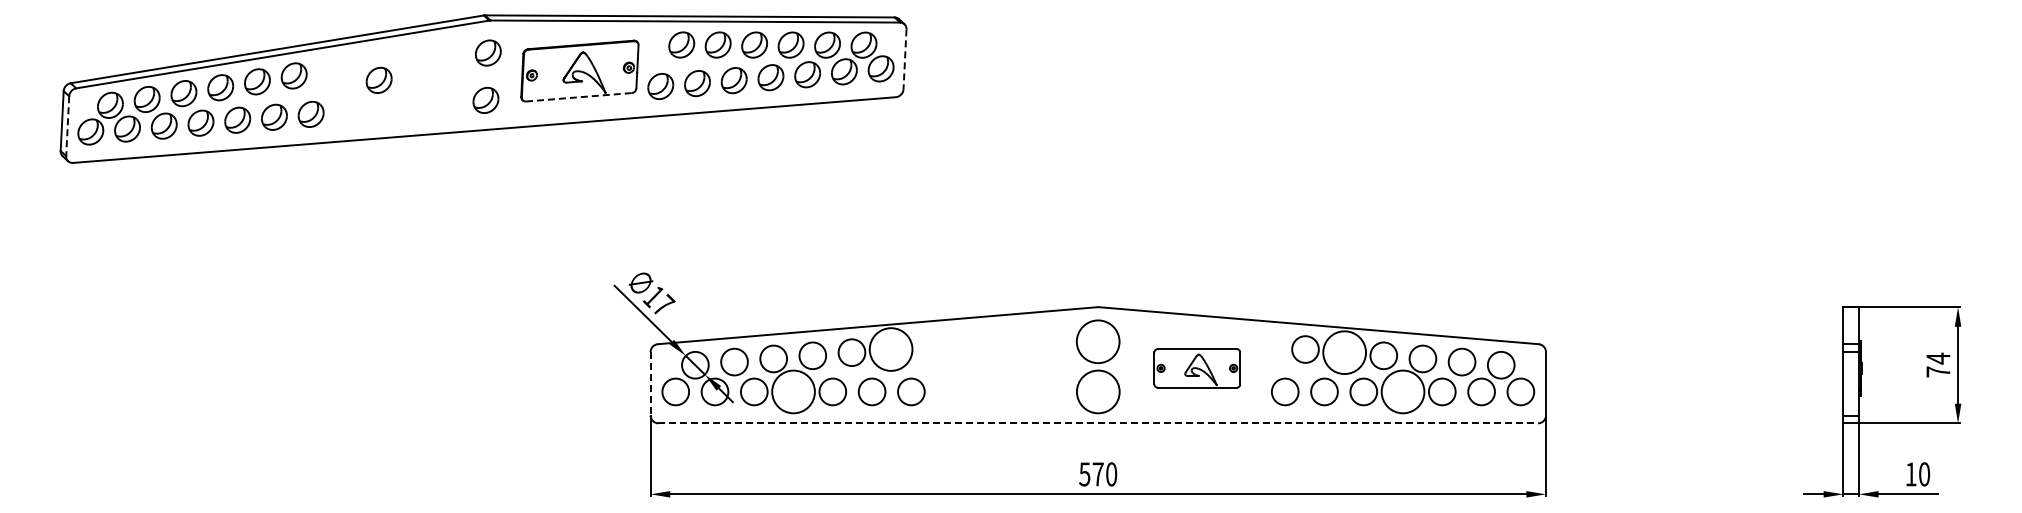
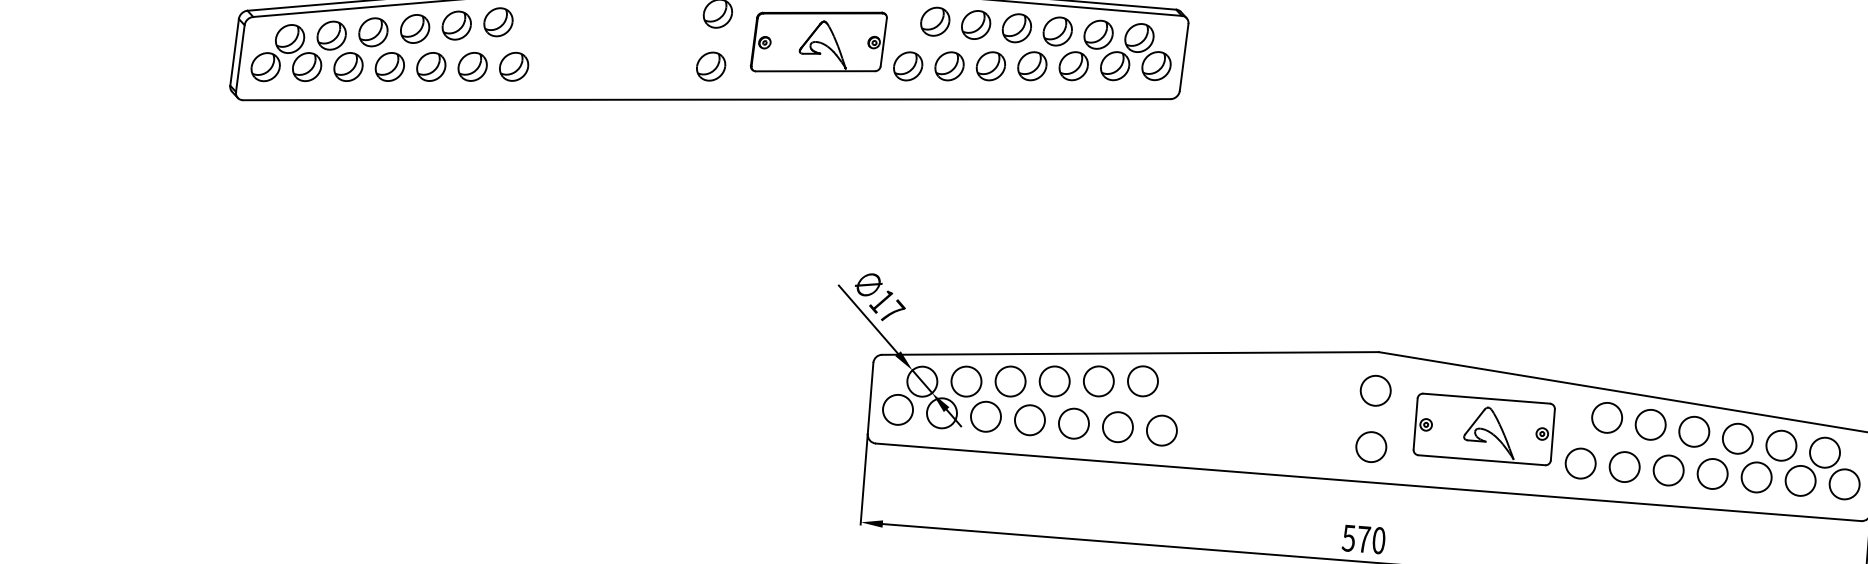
line: (905, 59) -> (1184, 57), dashed -> solid
part: (378, 79) -> (592, 33), removed
line: (579, 97) -> (816, 71), dashed -> solid
line: (67, 126) -> (240, 58), dashed -> solid
circle: (1098, 341) -> (1375, 390), size x0.62
circle: (890, 349) -> (1142, 381), size x0.62
circle: (1344, 352) -> (1650, 424), size x0.62
part: (1197, 368) -> (1484, 429), size x1.43
line: (650, 383) -> (870, 398), dashed -> solid
circle: (793, 391) -> (1029, 419), size x0.62
circle: (1097, 391) -> (1370, 446), size x0.62
circle: (1402, 391) -> (1712, 473), size x0.62
line: (1098, 423) -> (1368, 482), dashed -> solid

